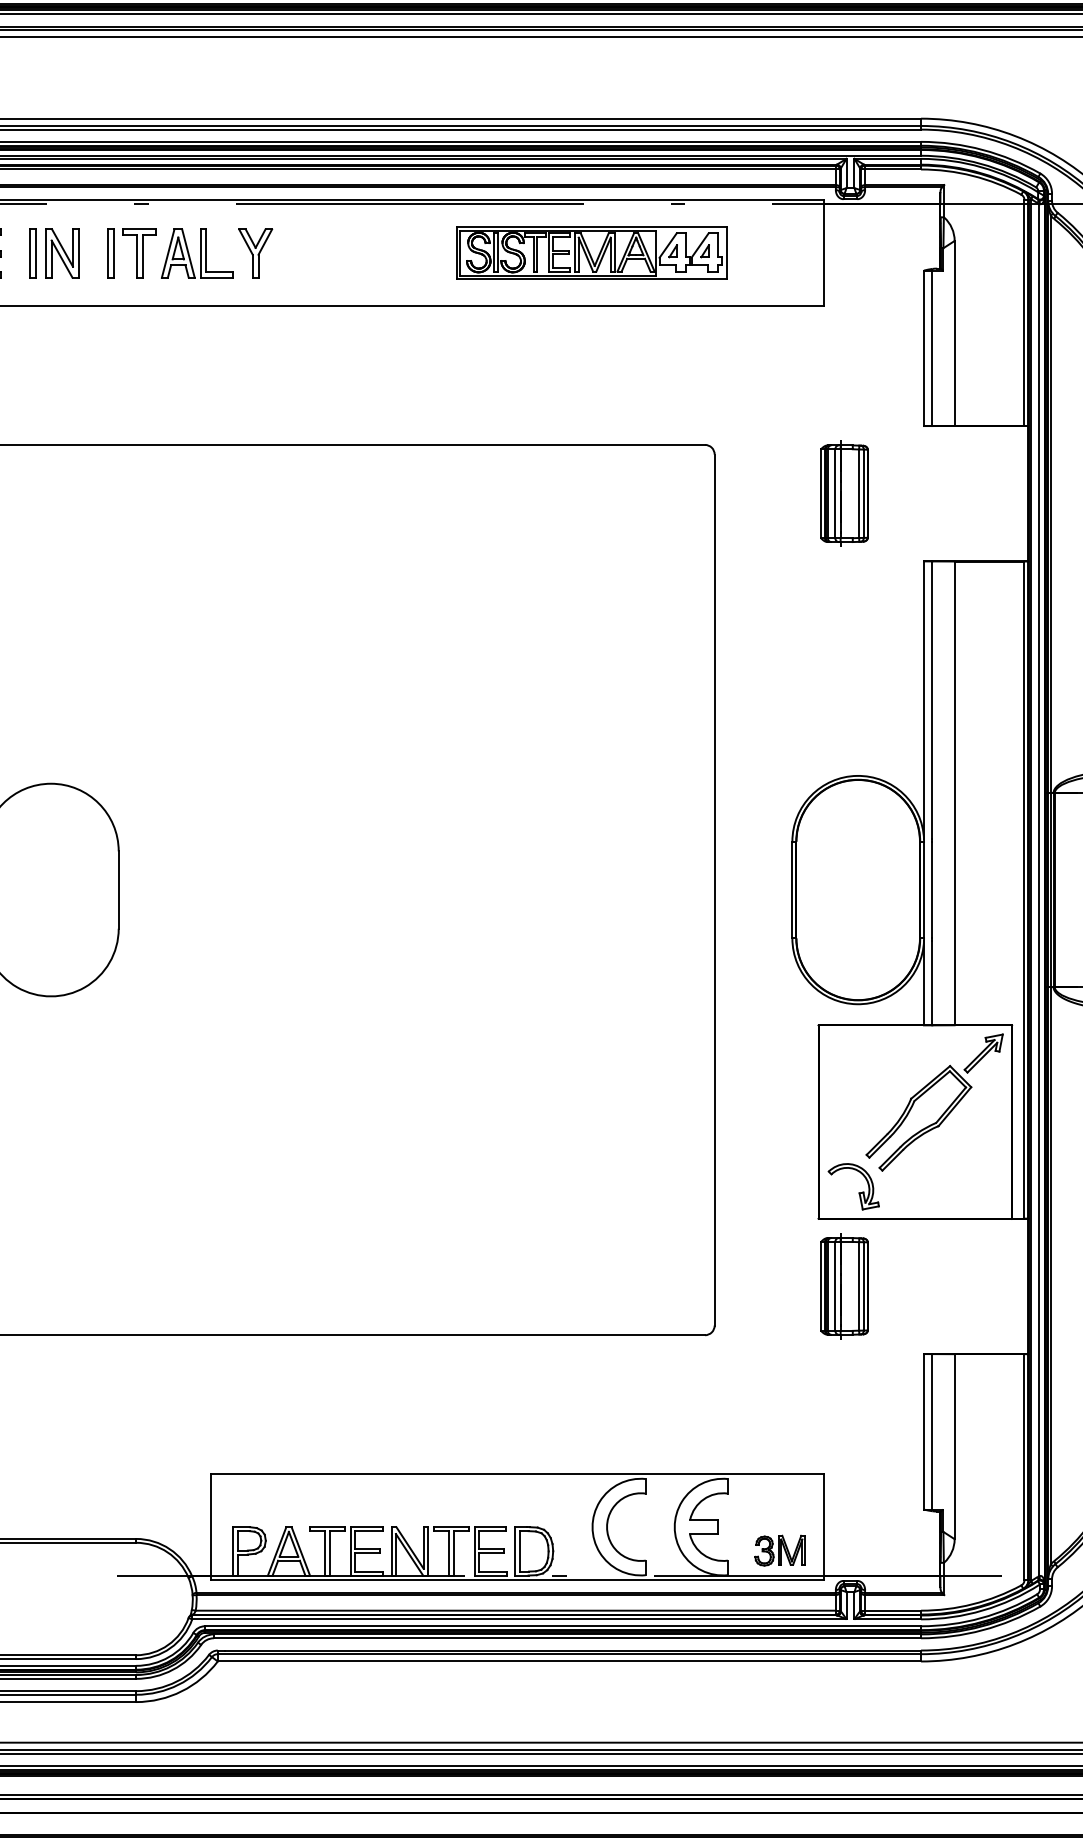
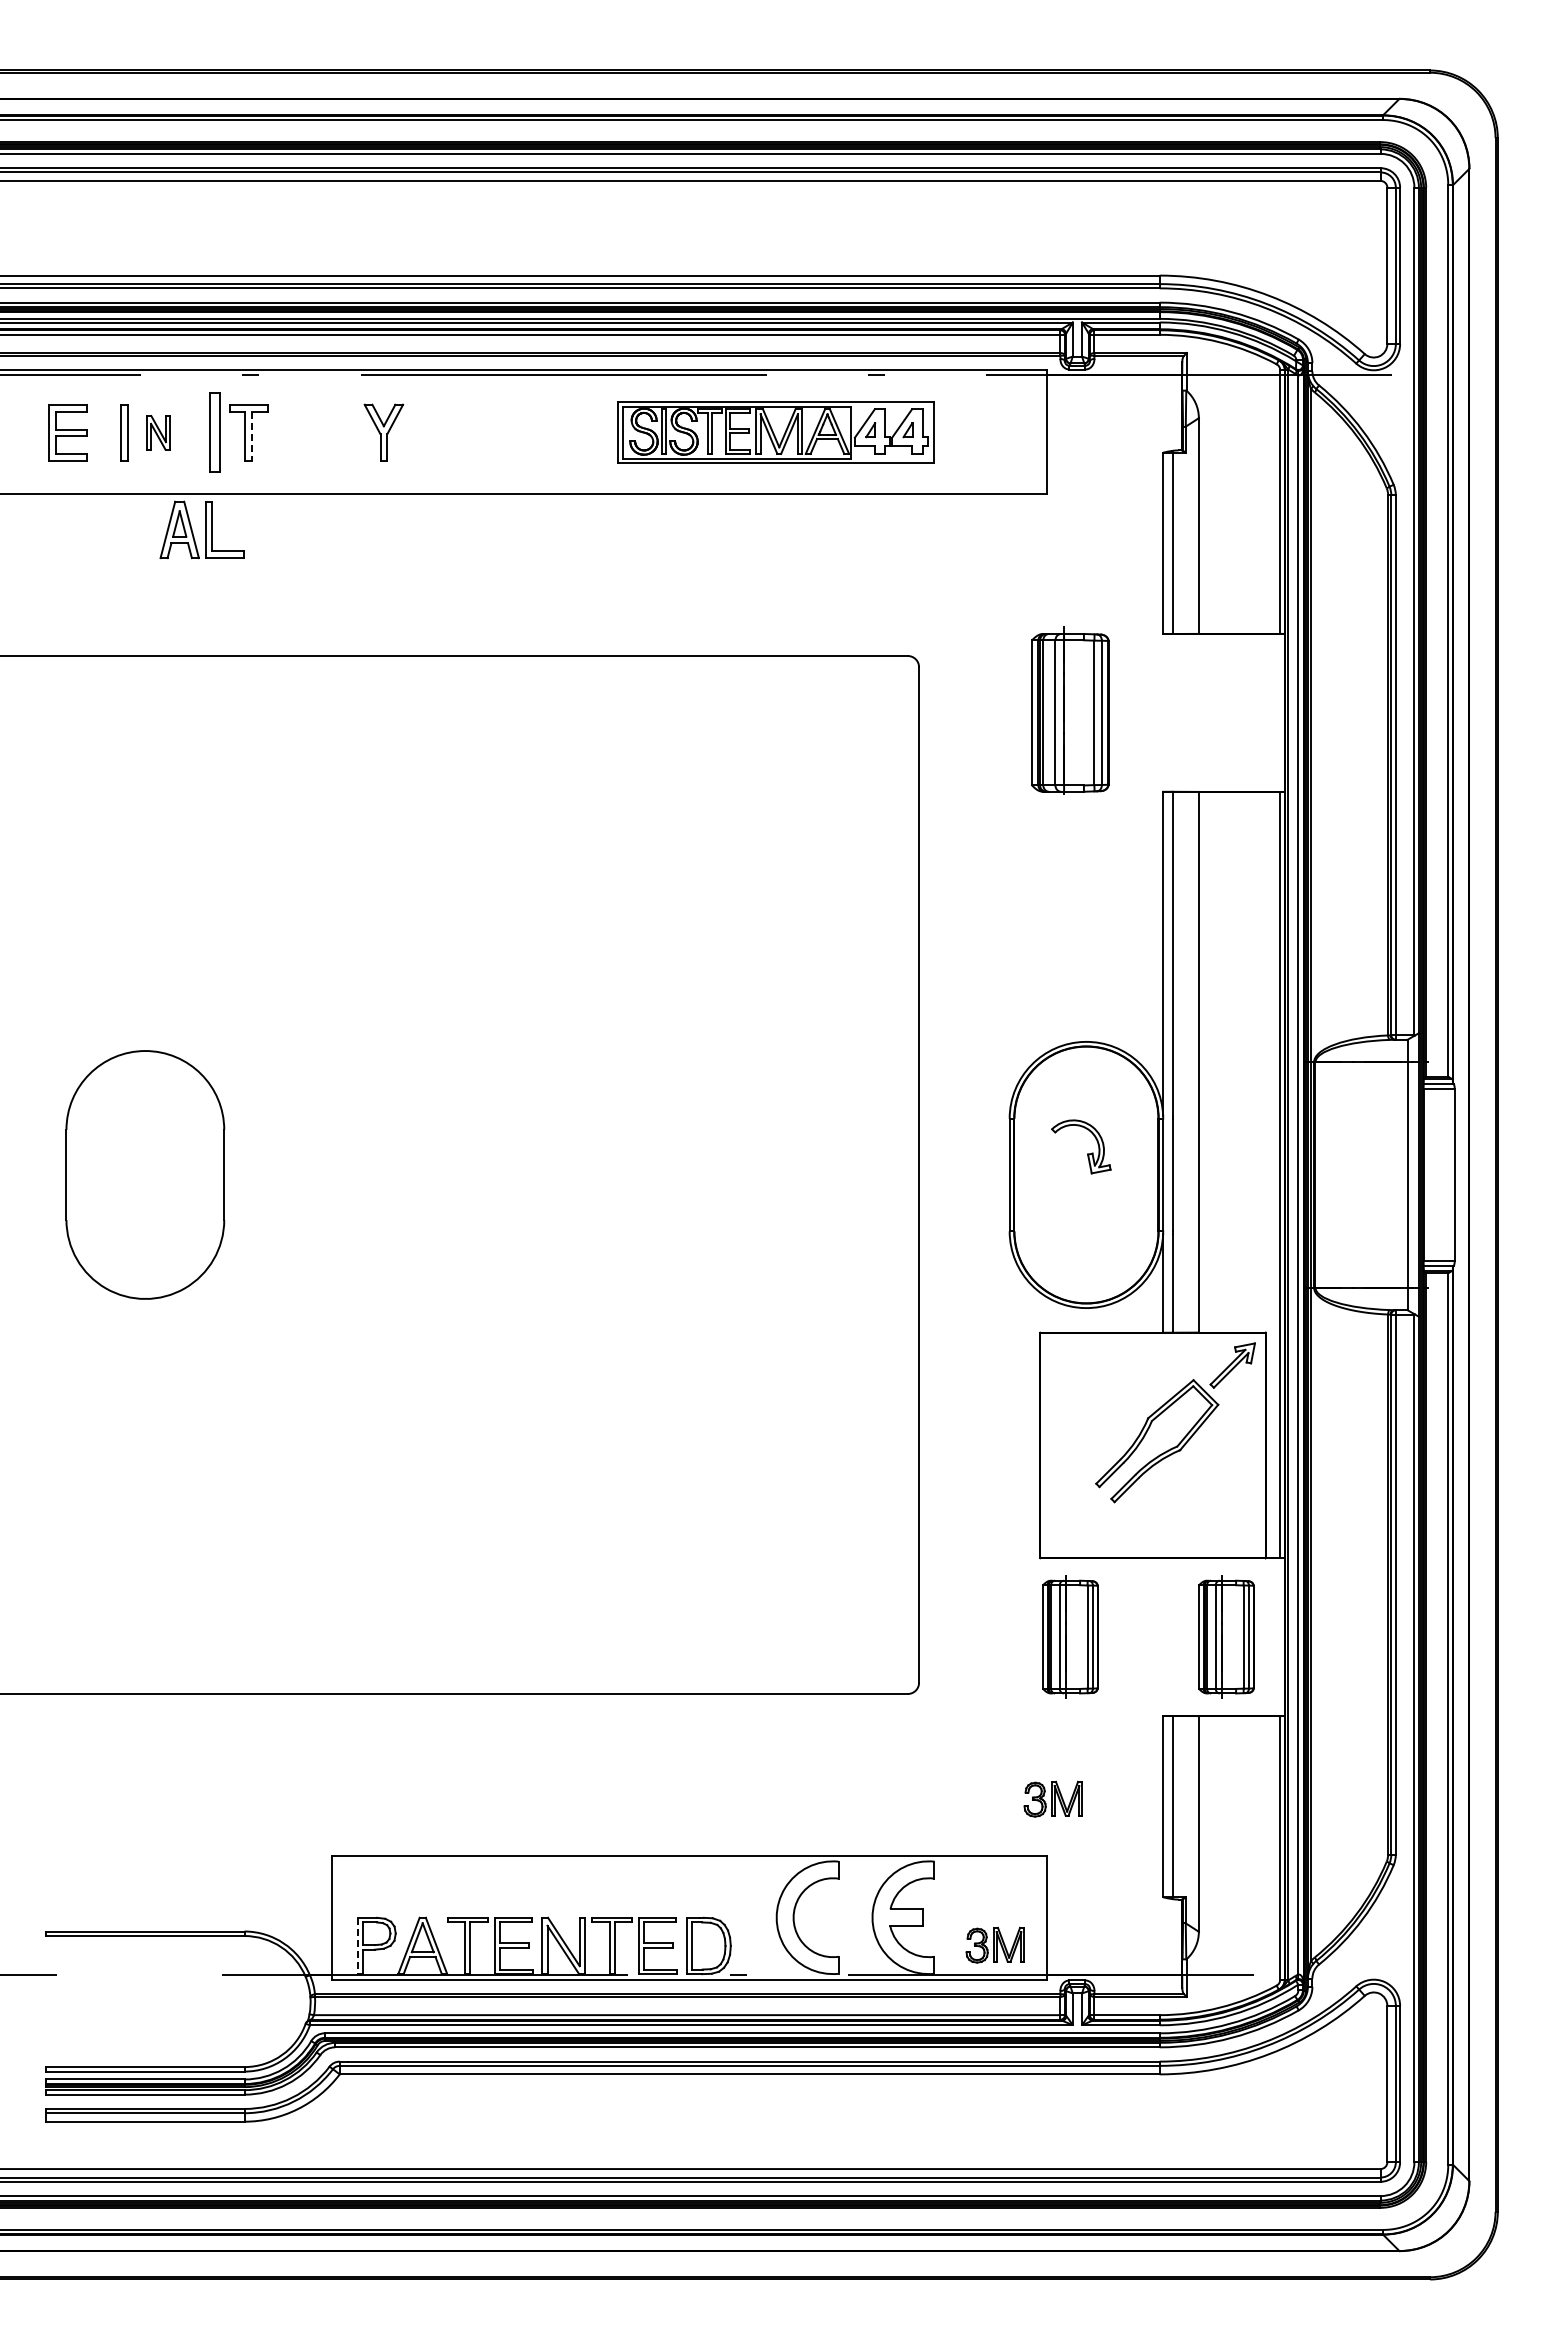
part: (62, 253) -> (158, 432), size x0.6
part: (110, 253) -> (214, 432), size x1.4
part: (196, 253) -> (201, 529), moved
line: (142, 256) -> (252, 436), solid -> dashed
part: (844, 493) -> (1070, 712), size x1.4
part: (859, 1192) -> (1087, 1153), moved
part: (978, 1285) -> (1226, 1636), added
part: (829, 1424) -> (1052, 1798), added
line: (233, 1551) -> (357, 1946), solid -> dashed

